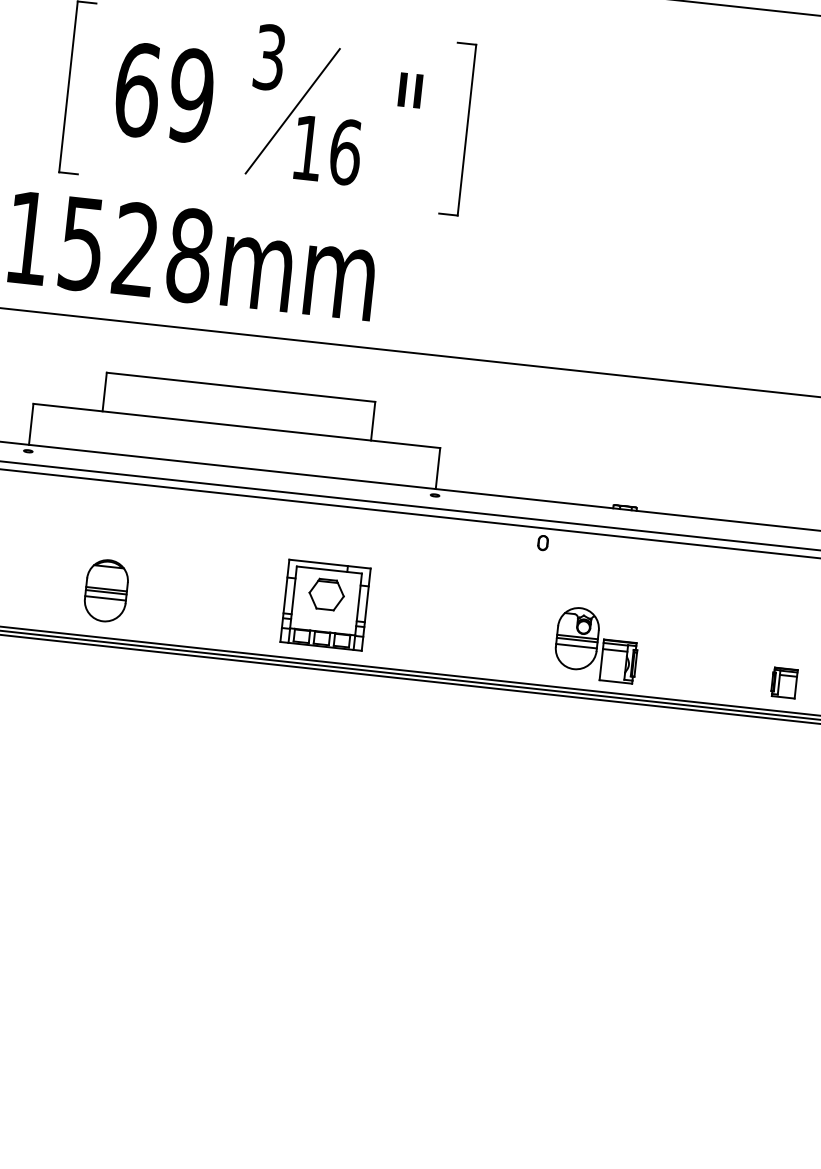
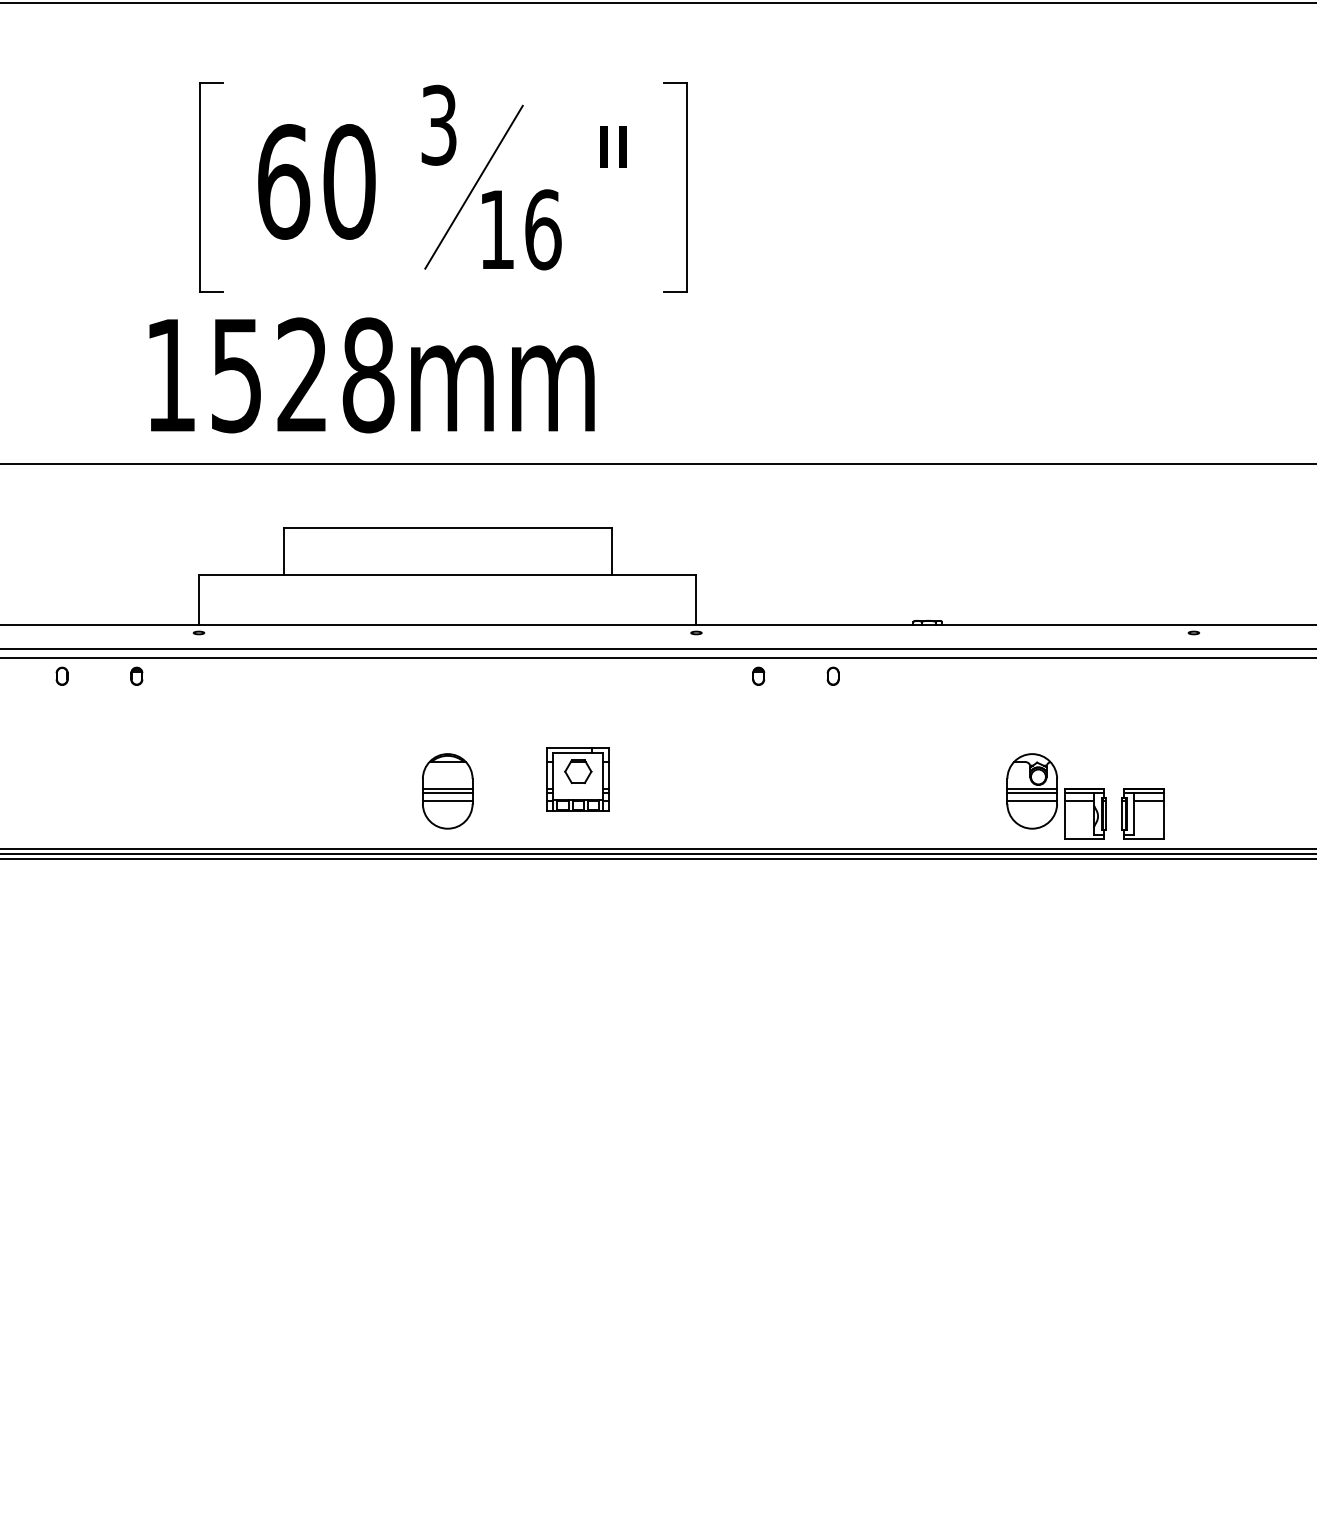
text: (191, 95) -> (349, 181), 69 -> 60
part: (482, 535) -> (758, 675), added
part: (106, 590) -> (447, 791), moved
part: (324, 604) -> (577, 779), size x0.62
part: (596, 644) -> (1056, 796), moved
part: (783, 682) -> (1142, 813), size x1.43

